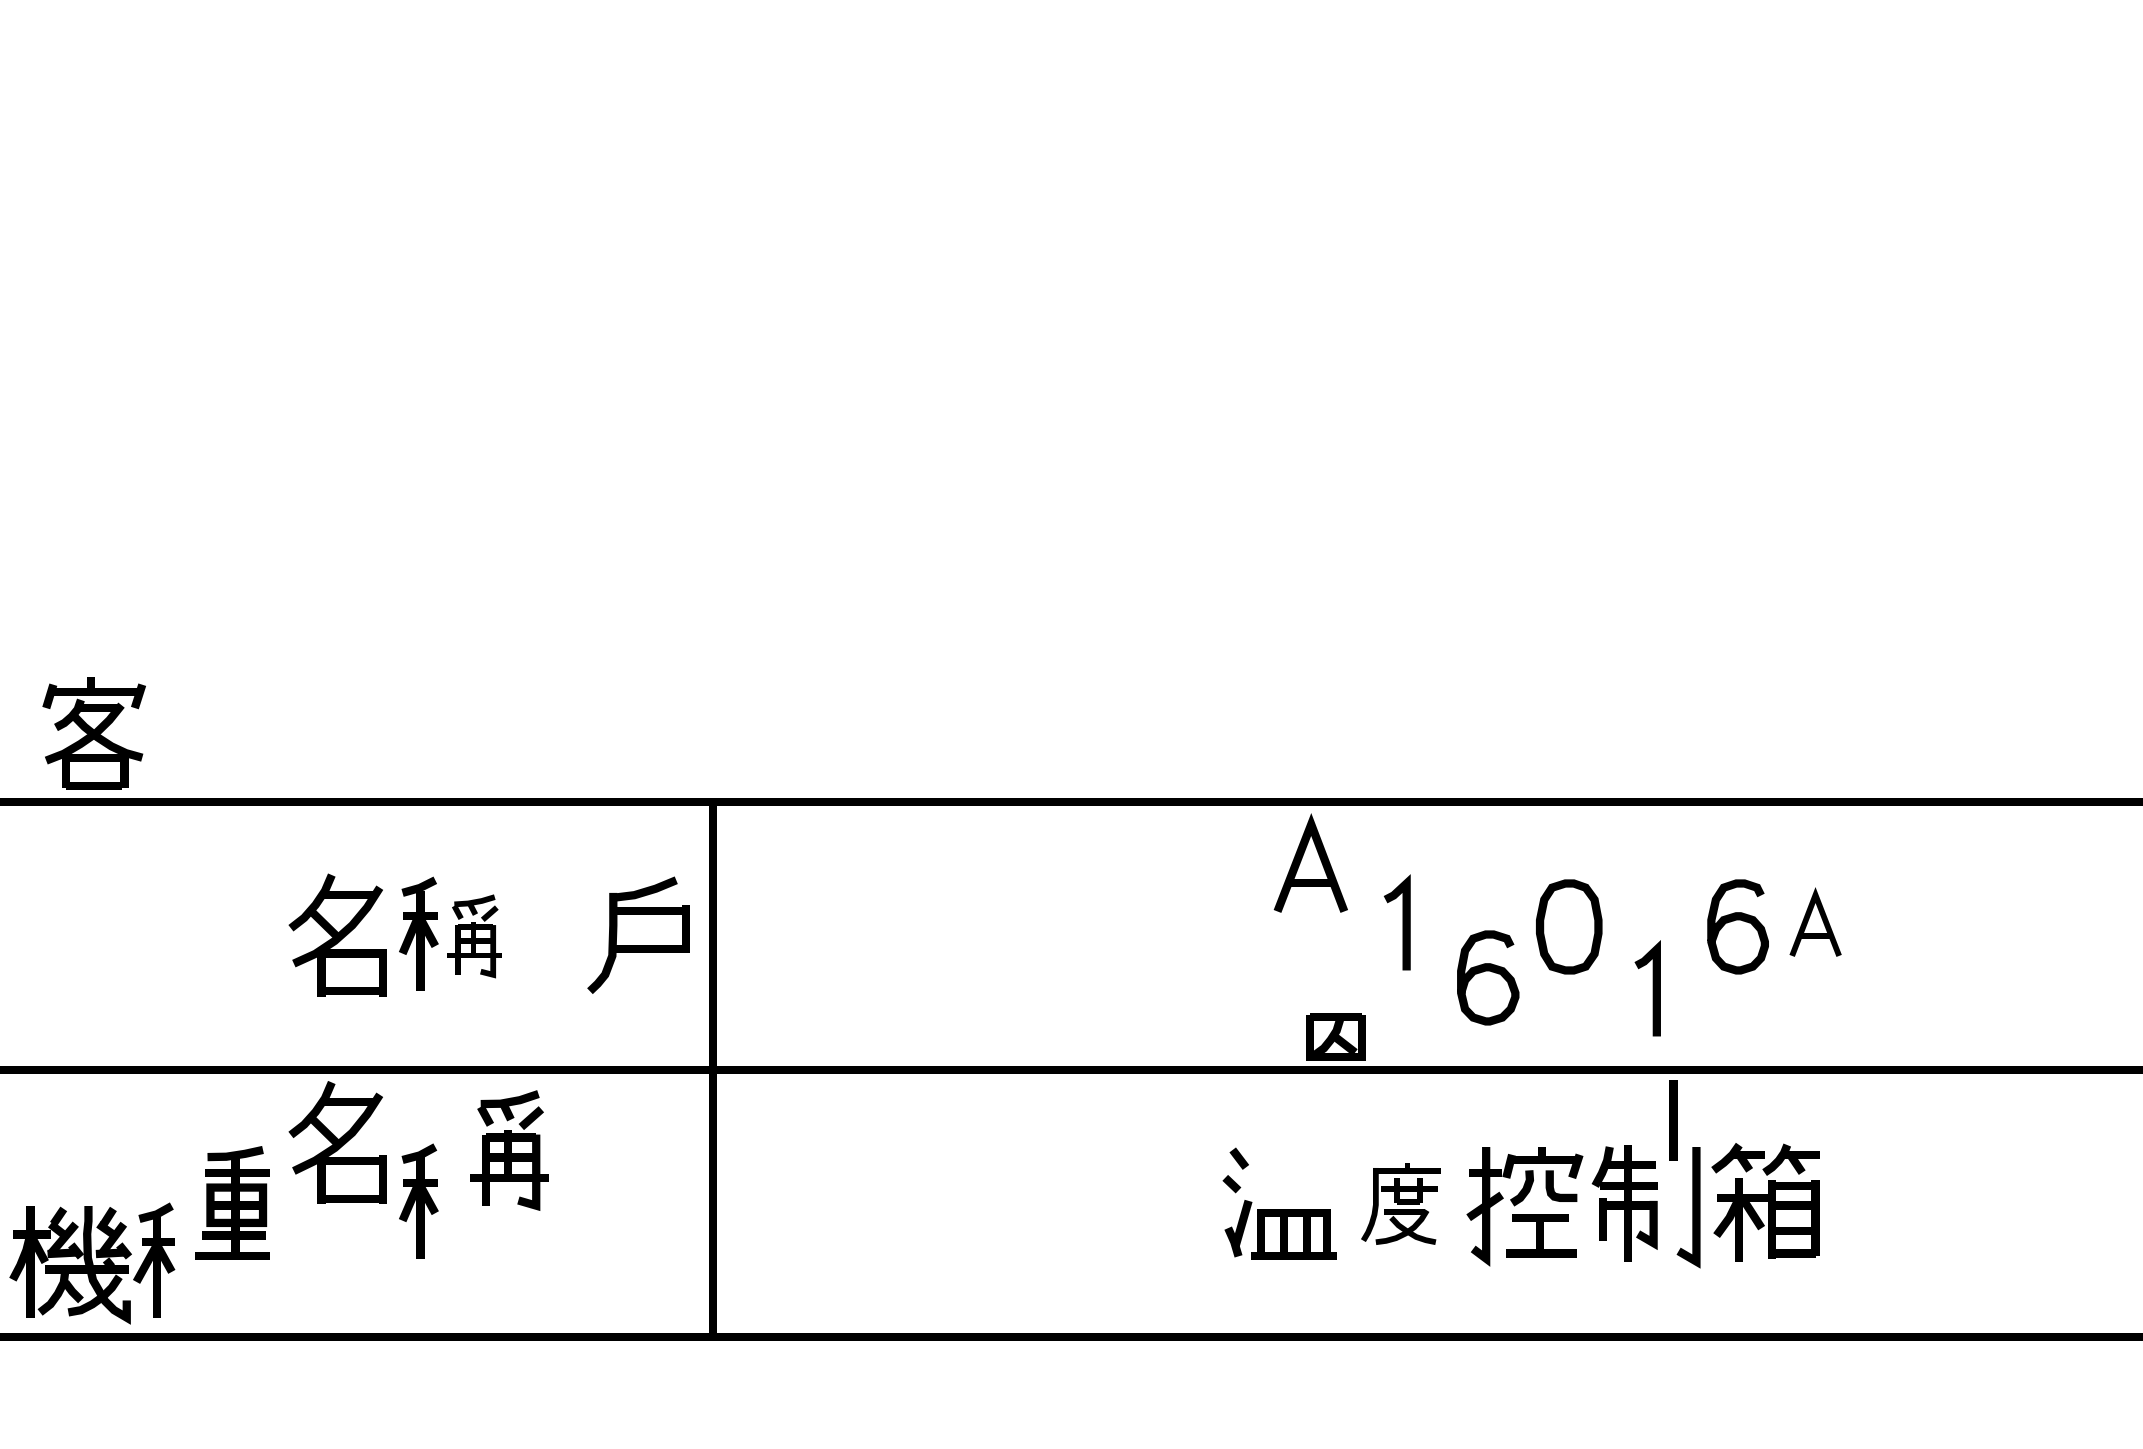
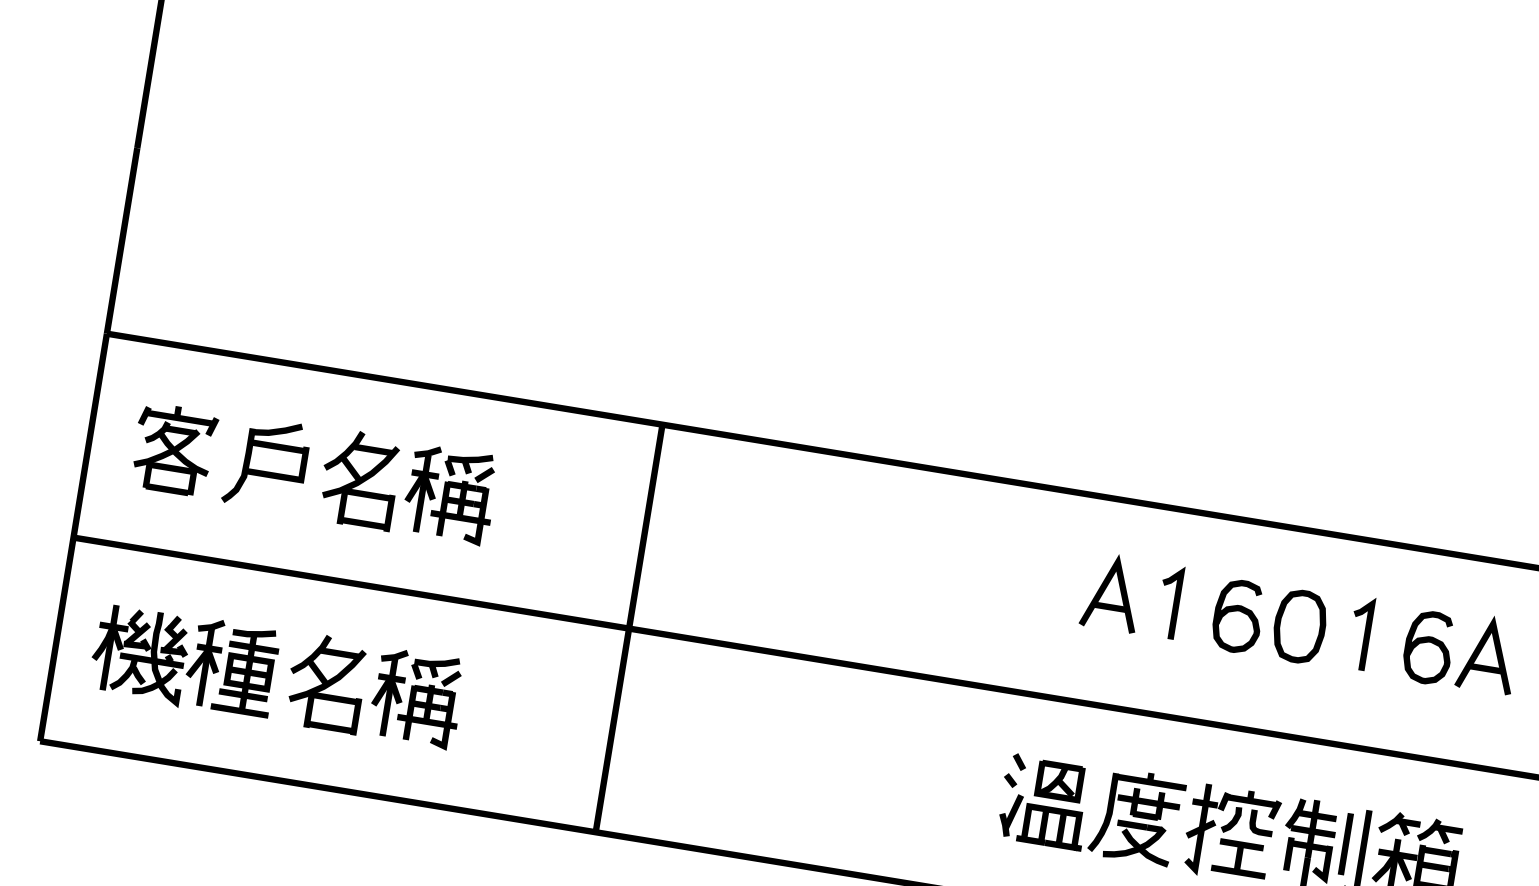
part: (93, 733) -> (173, 449), moved
part: (1310, 862) -> (1112, 591), moved
part: (1815, 921) -> (1488, 653), size x1.43
part: (638, 934) -> (266, 463), moved
part: (474, 936) -> (463, 497), size x1.43
curve: (1491, 972) -> (1241, 612), moved
line: (1652, 988) -> (1364, 633), moved
part: (1335, 1036) -> (1059, 781), moved
line: (1673, 1120) -> (1345, 844), moved
part: (337, 1142) -> (326, 682), moved
part: (509, 1150) -> (430, 700), moved
part: (1400, 1203) -> (1136, 816), size x1.43
part: (92, 1263) -> (156, 656), moved

